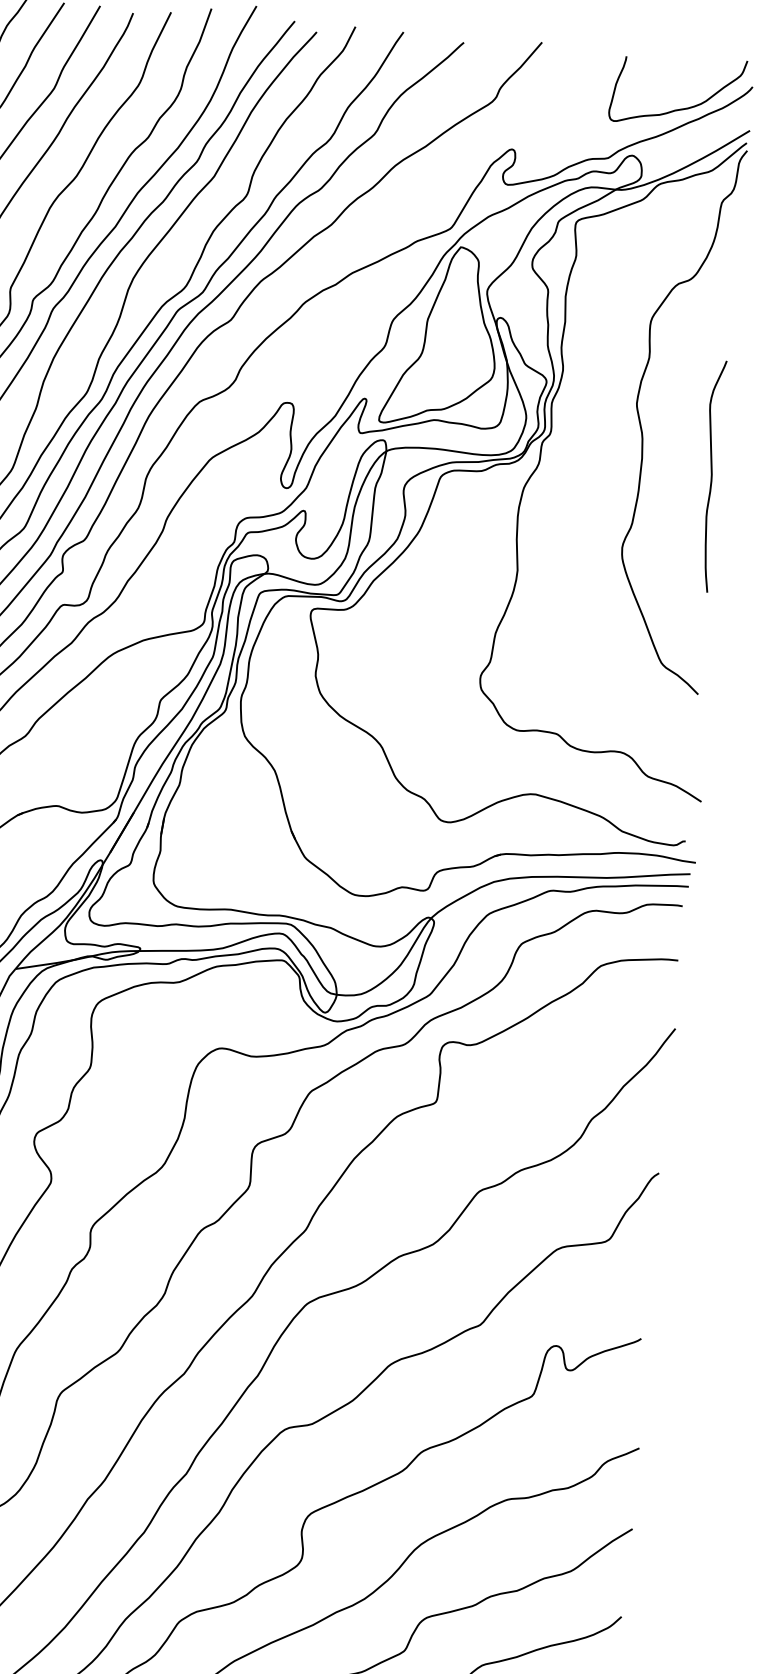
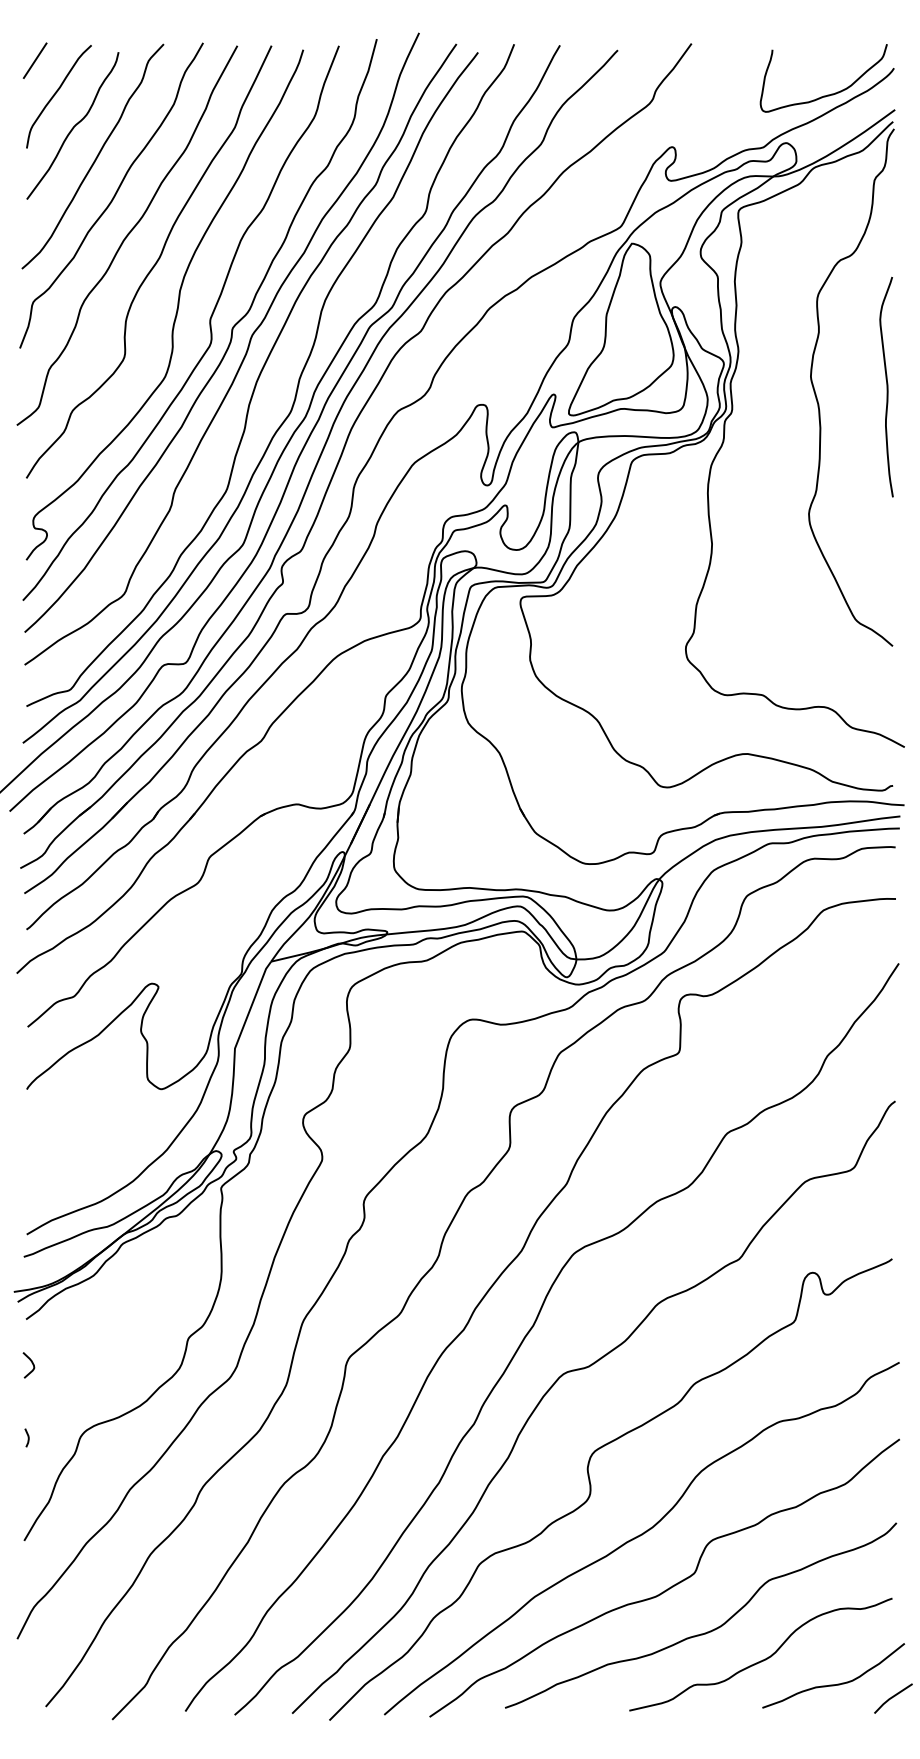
curve: (710, 475) -> (886, 386), moved

